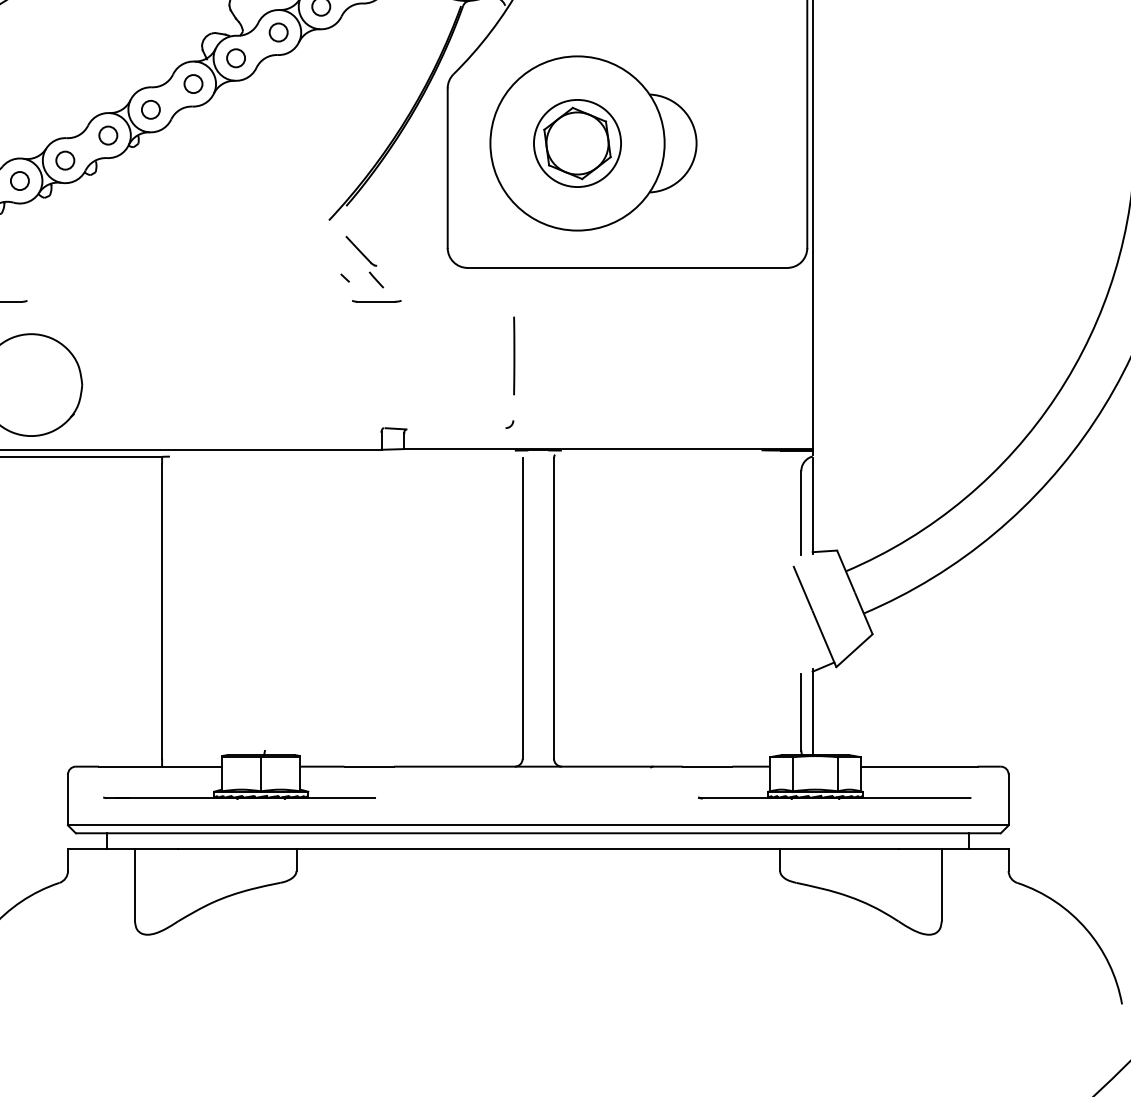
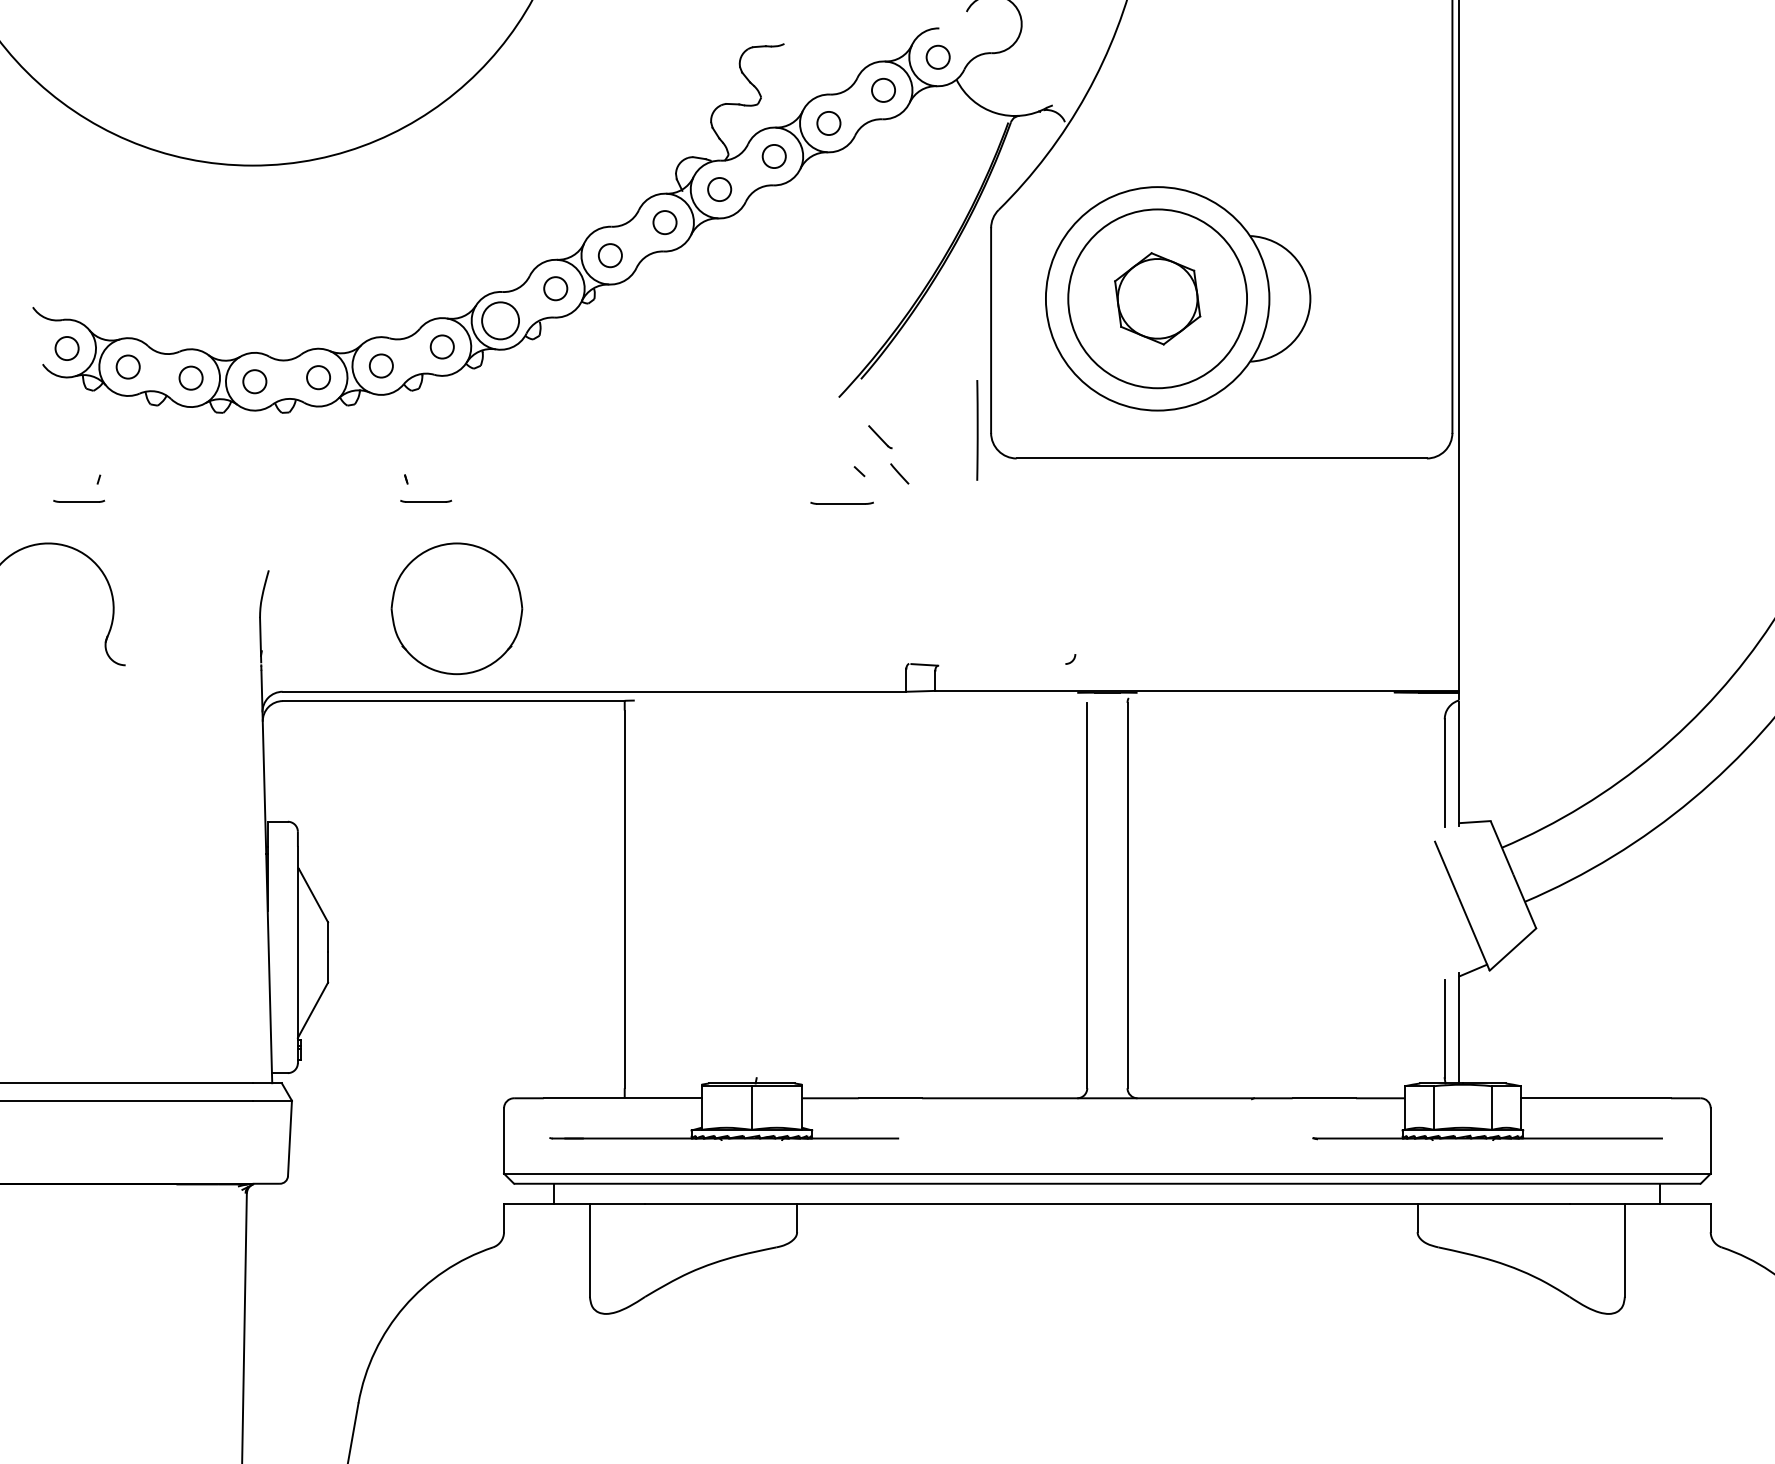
circle: (577, 143) -> (1157, 298), size x1.6
circle: (65, 160) -> (500, 320), size x1.6
part: (361, 250) -> (880, 436), size x0.6
part: (376, 300) -> (841, 502), moved
line: (514, 356) -> (977, 430), moved

